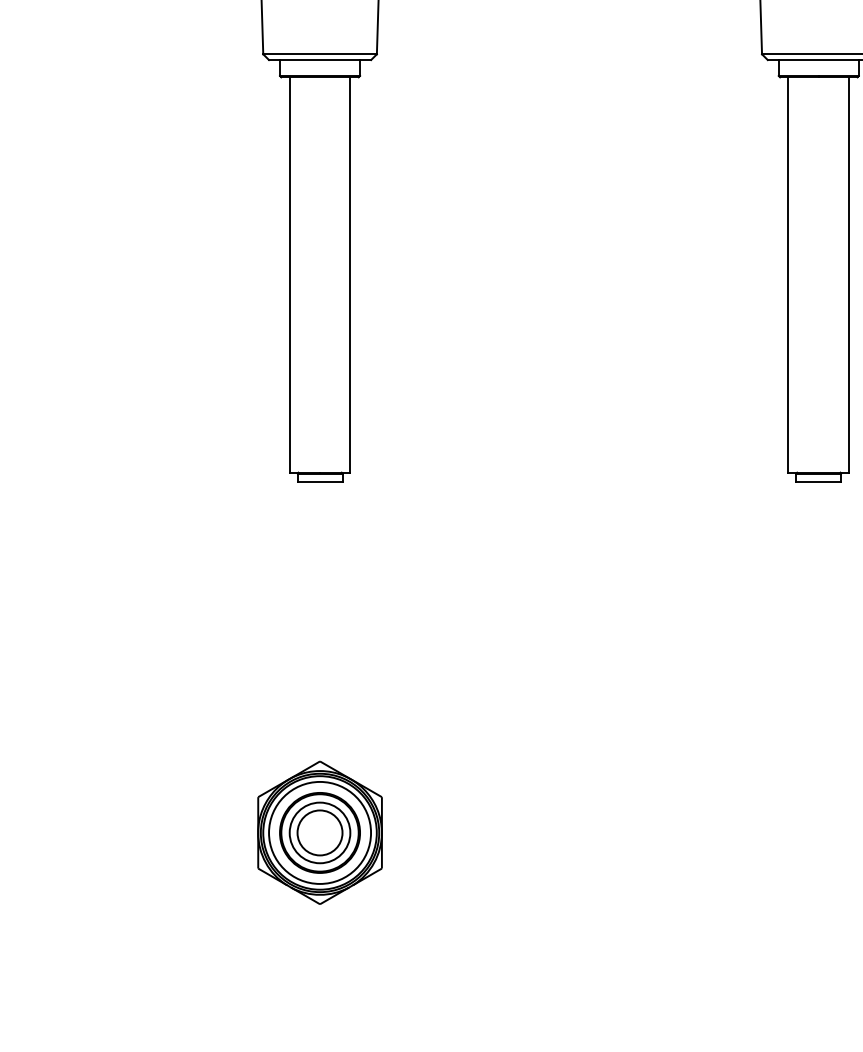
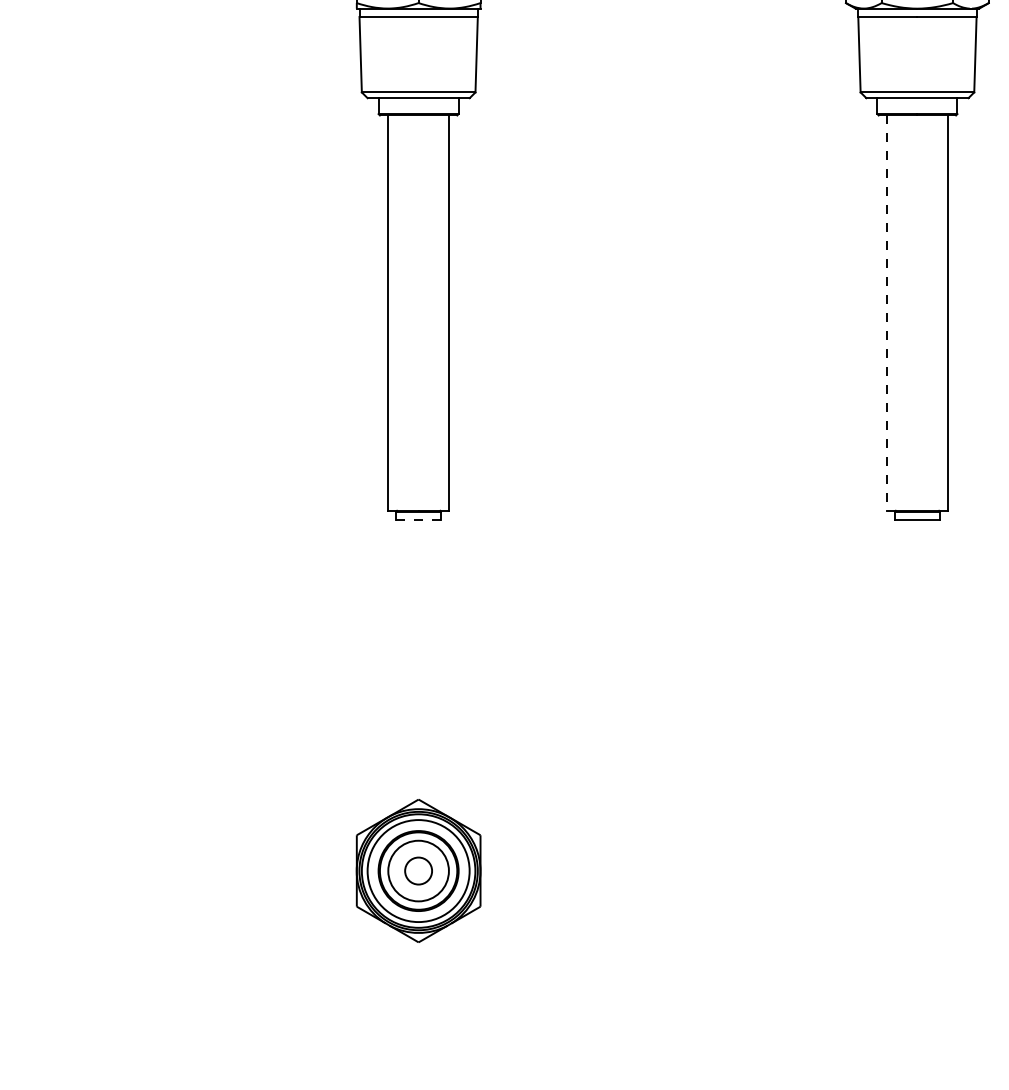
line: (788, 275) -> (887, 313), solid -> dashed
line: (319, 482) -> (418, 520), solid -> dashed
circle: (319, 832) -> (418, 870), size x0.6

